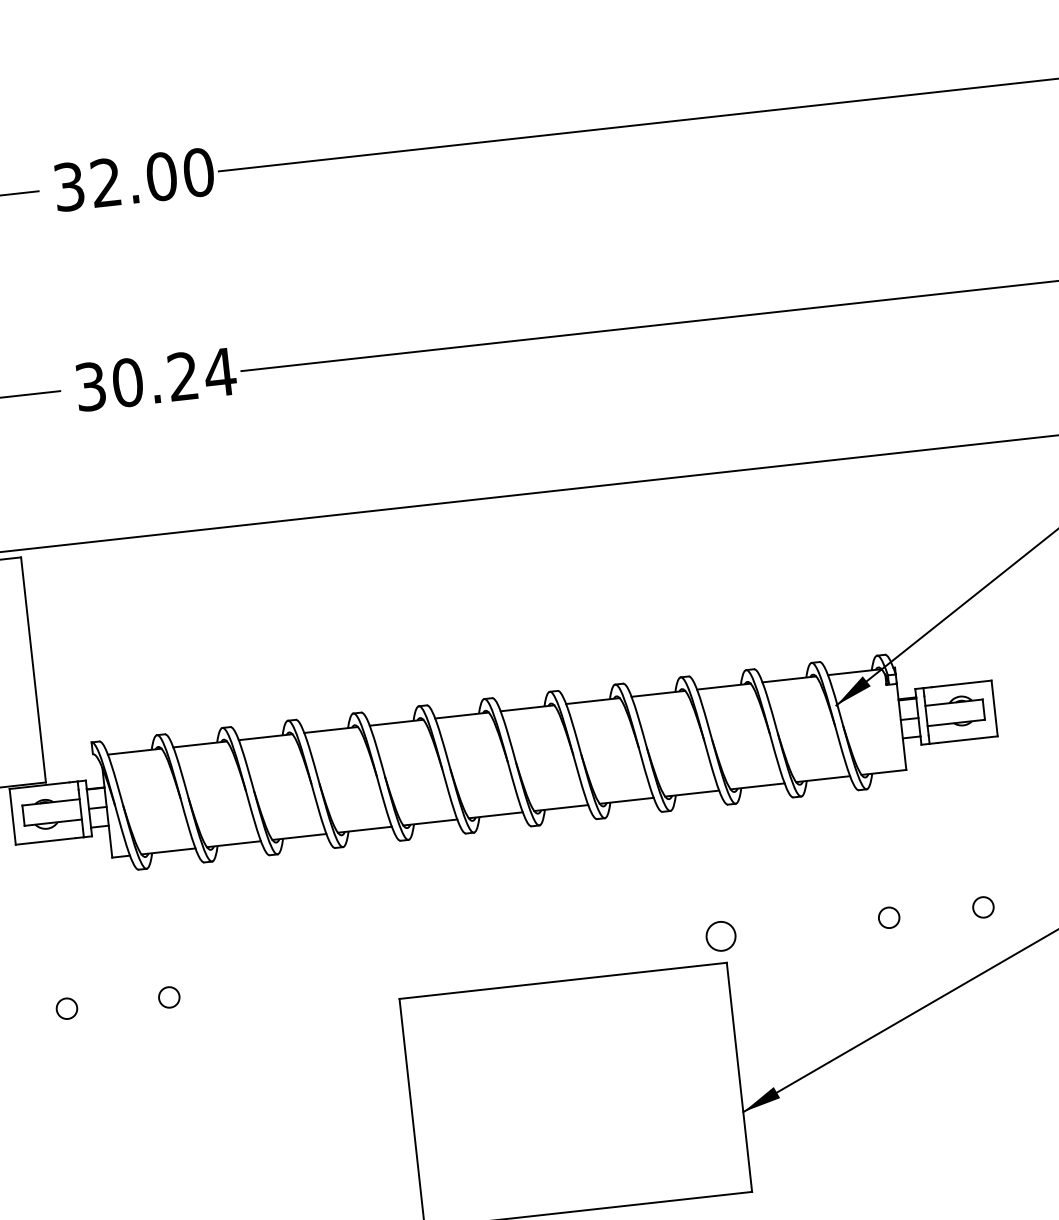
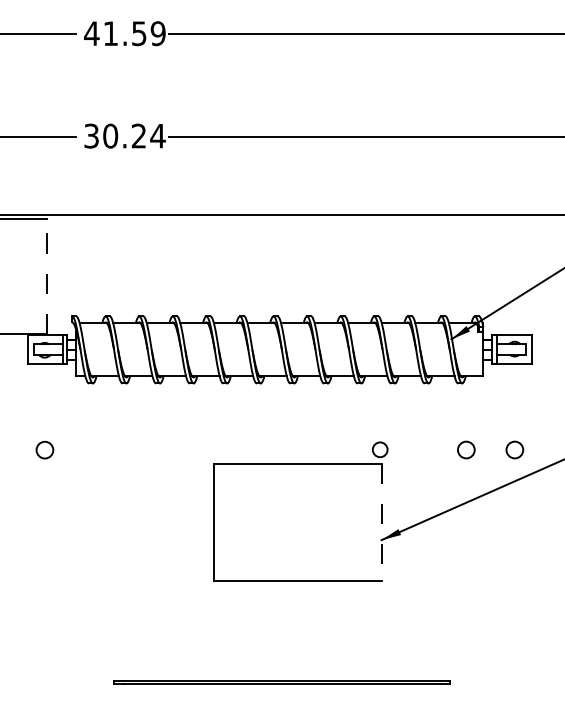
text: (132, 179) -> (124, 33), 32.00 -> 41.59
line: (32, 670) -> (46, 276), solid -> dashed
circle: (982, 906) -> (514, 449), size x1.6
circle: (889, 917) -> (466, 449), size x1.6
circle: (169, 996) -> (97, 449), removed
circle: (66, 1007) -> (44, 449), size x1.6
line: (739, 1077) -> (381, 522), solid -> dashed

